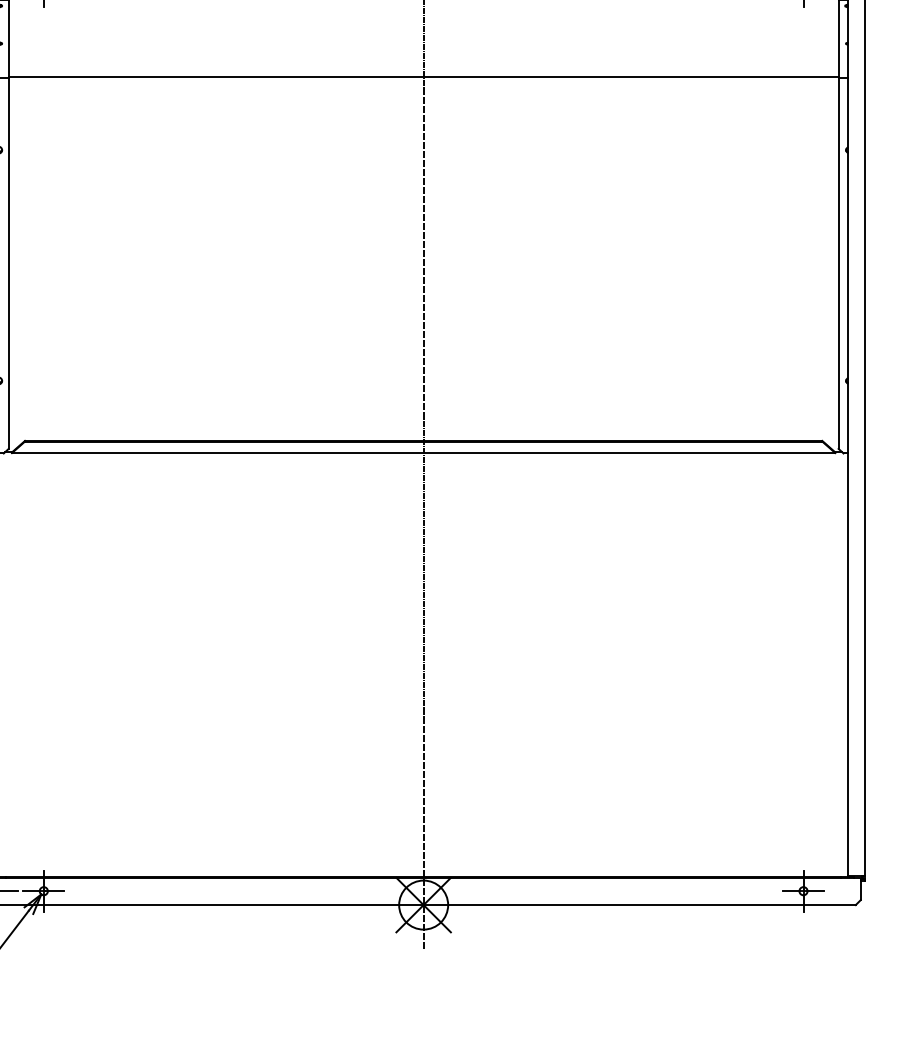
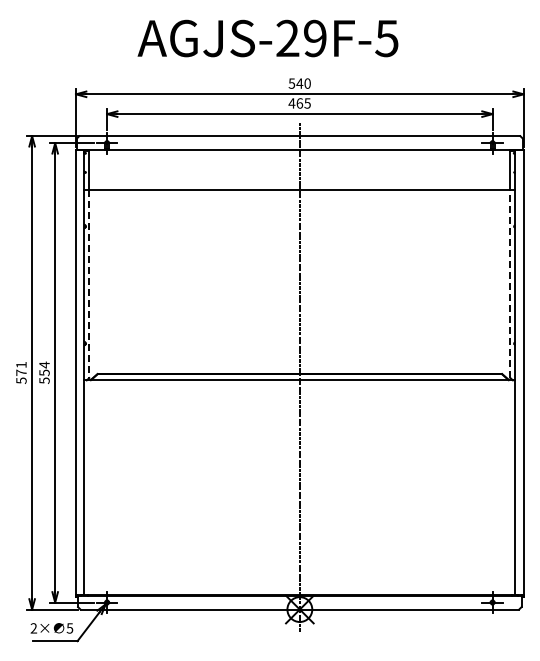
line: (9, 264) -> (89, 284), solid -> dashed
line: (838, 264) -> (510, 284), solid -> dashed

